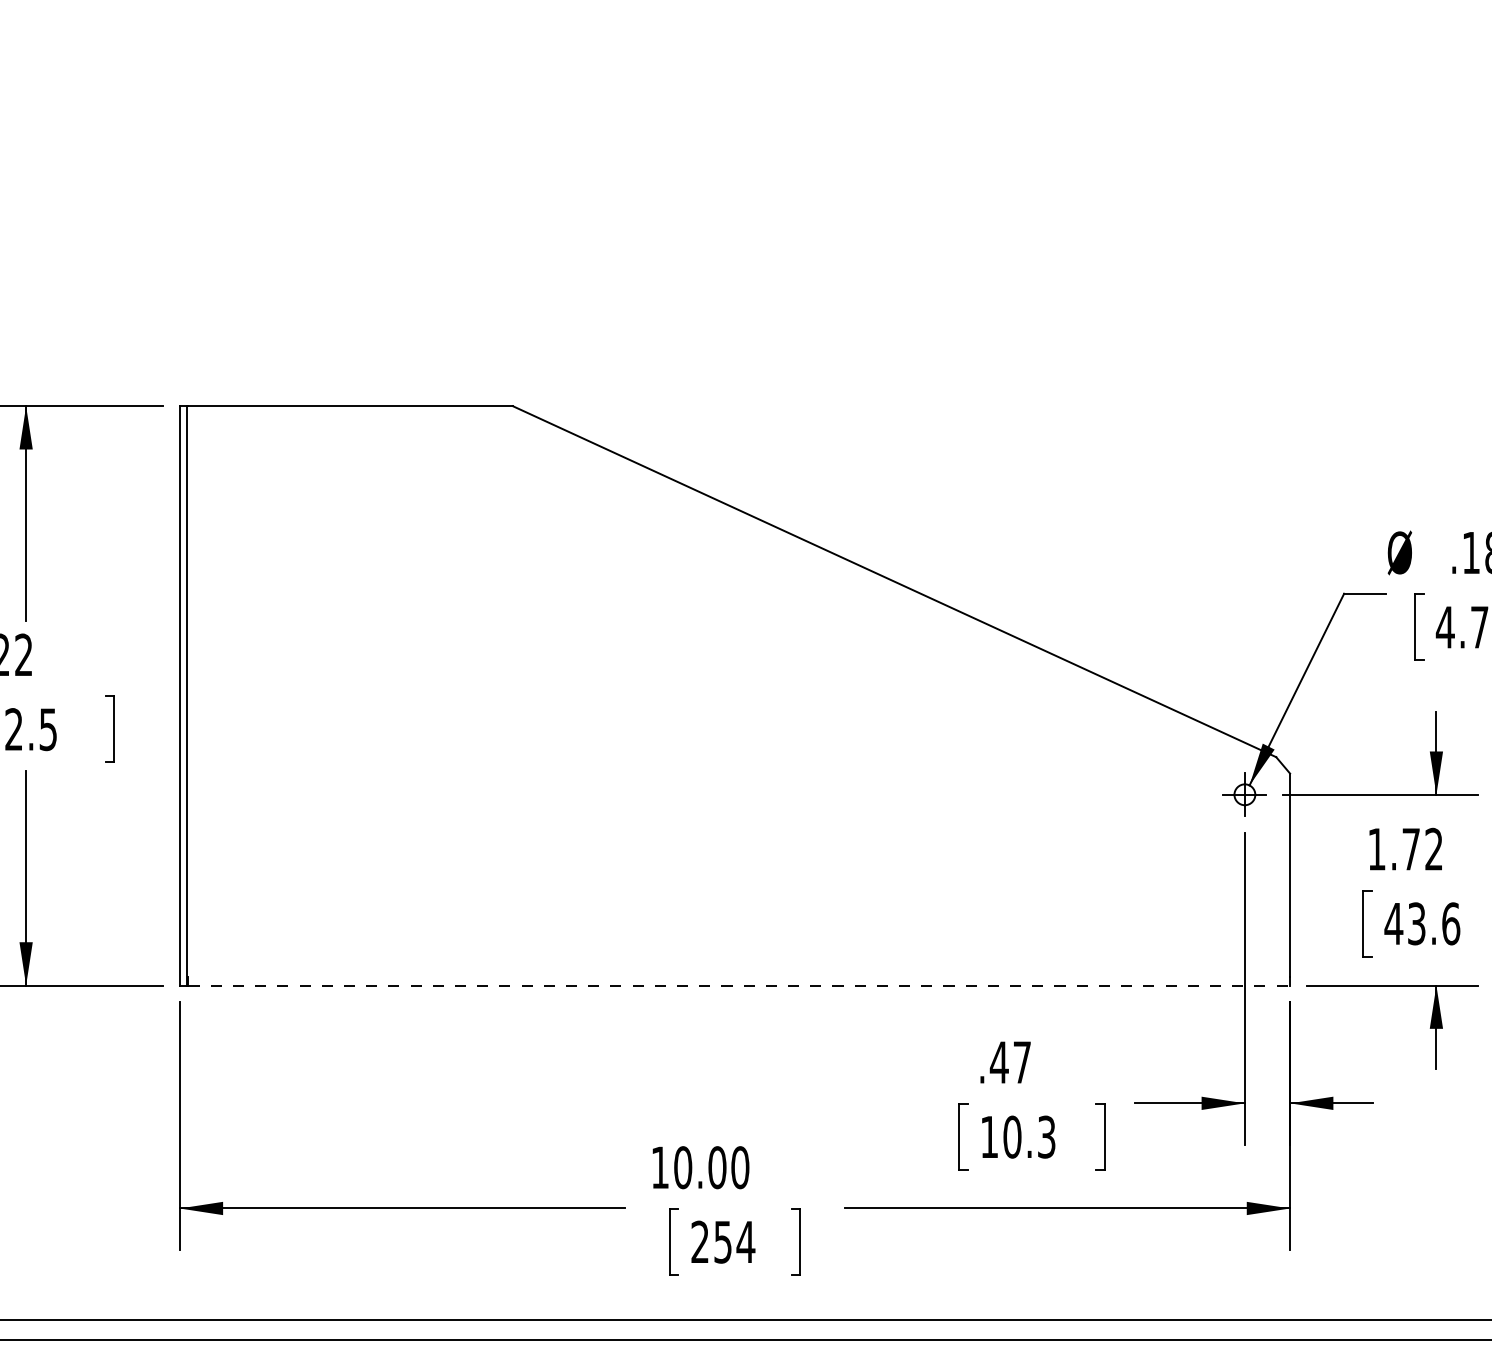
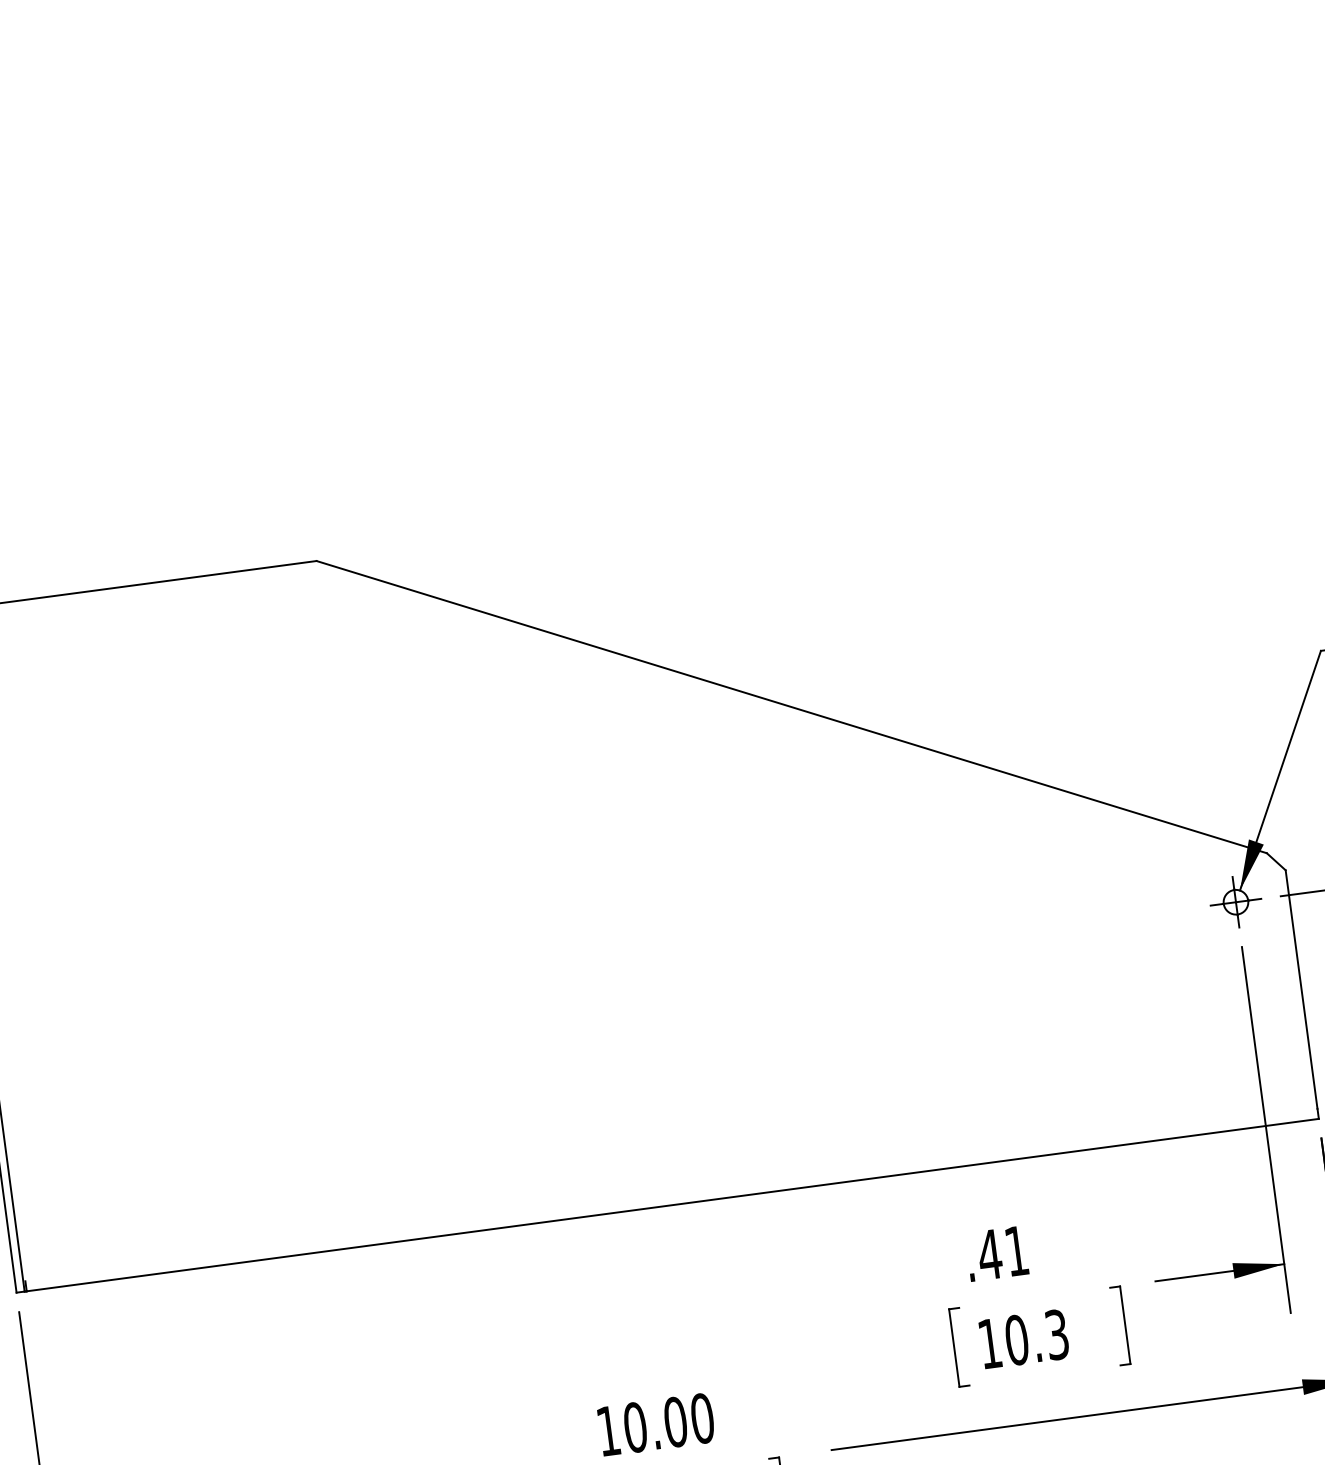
line: (739, 985) -> (673, 1205), dashed -> solid
text: (1022, 1062) -> (1017, 1251), .47 -> .41

